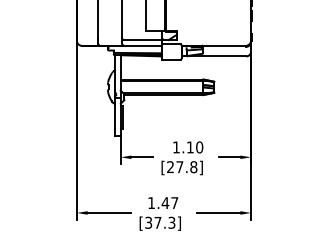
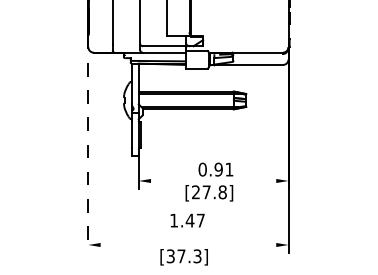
line: (77, 125) -> (88, 144), solid -> dashed
text: (187, 147) -> (215, 169), 1.10 -> 0.91
line: (142, 156) -> (163, 180), removed
line: (229, 156) -> (263, 180), removed
text: (163, 202) -> (187, 220), moved
line: (109, 213) -> (125, 245), removed
line: (218, 213) -> (251, 245), removed

